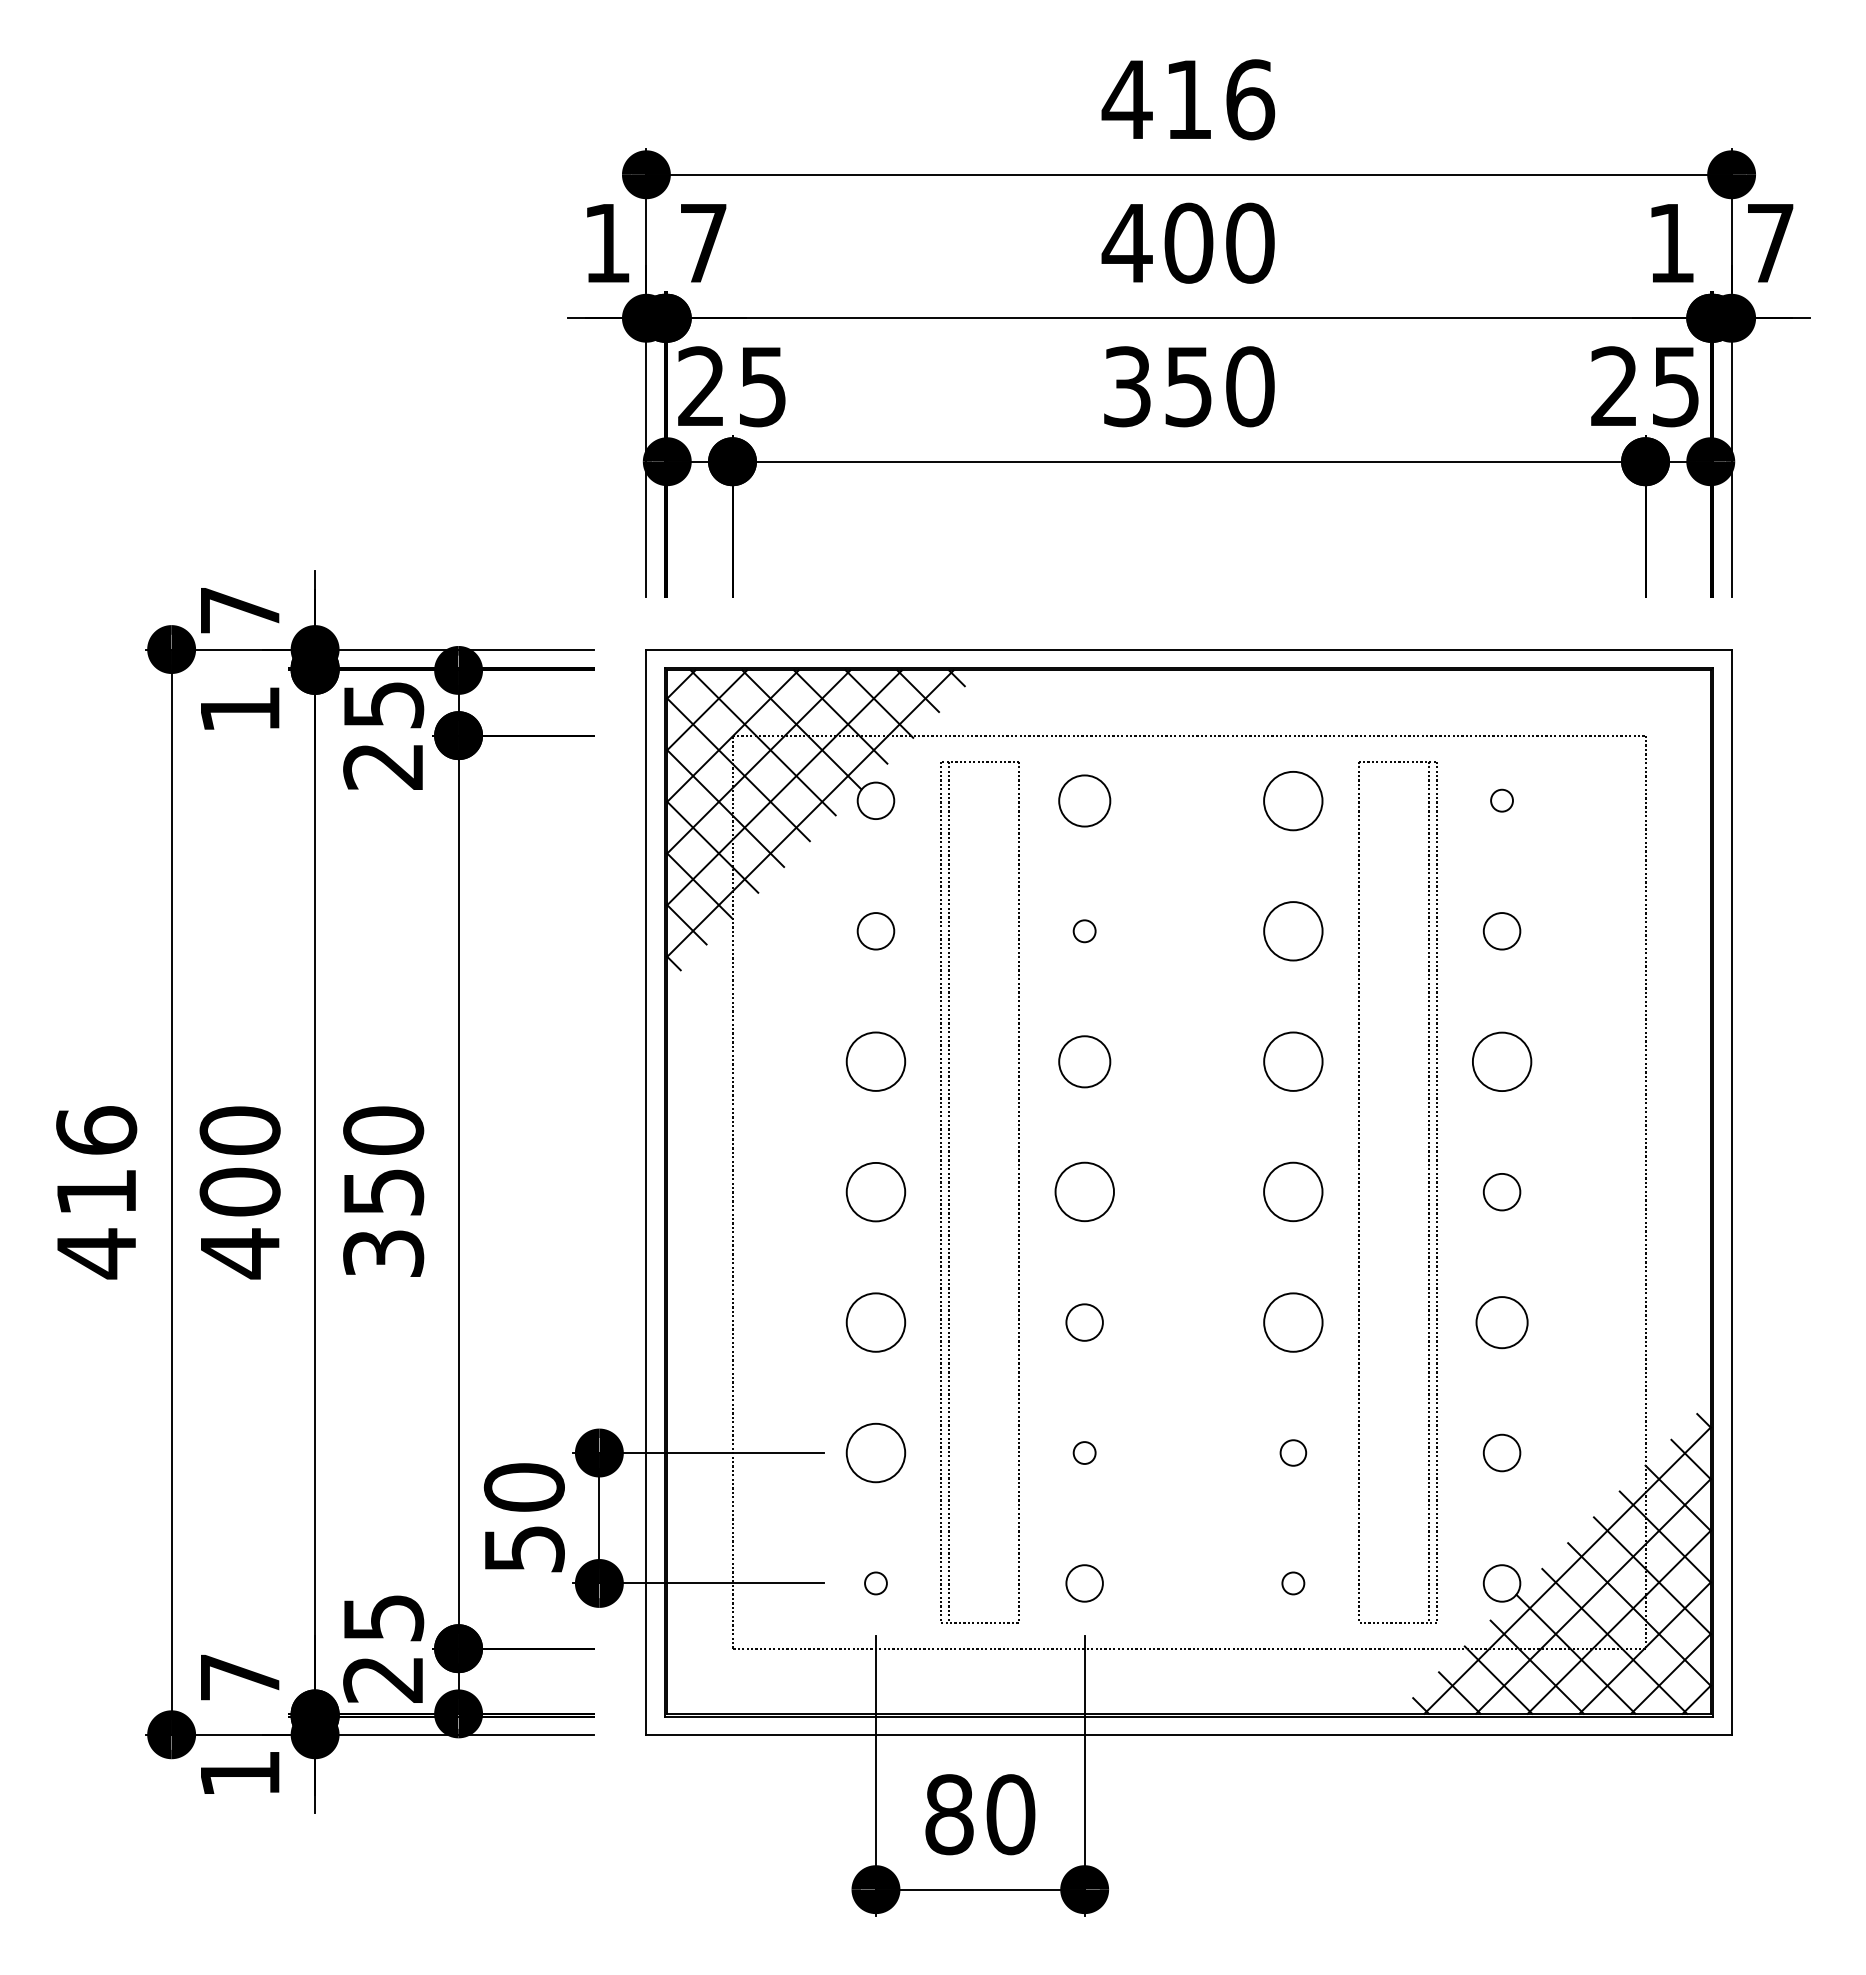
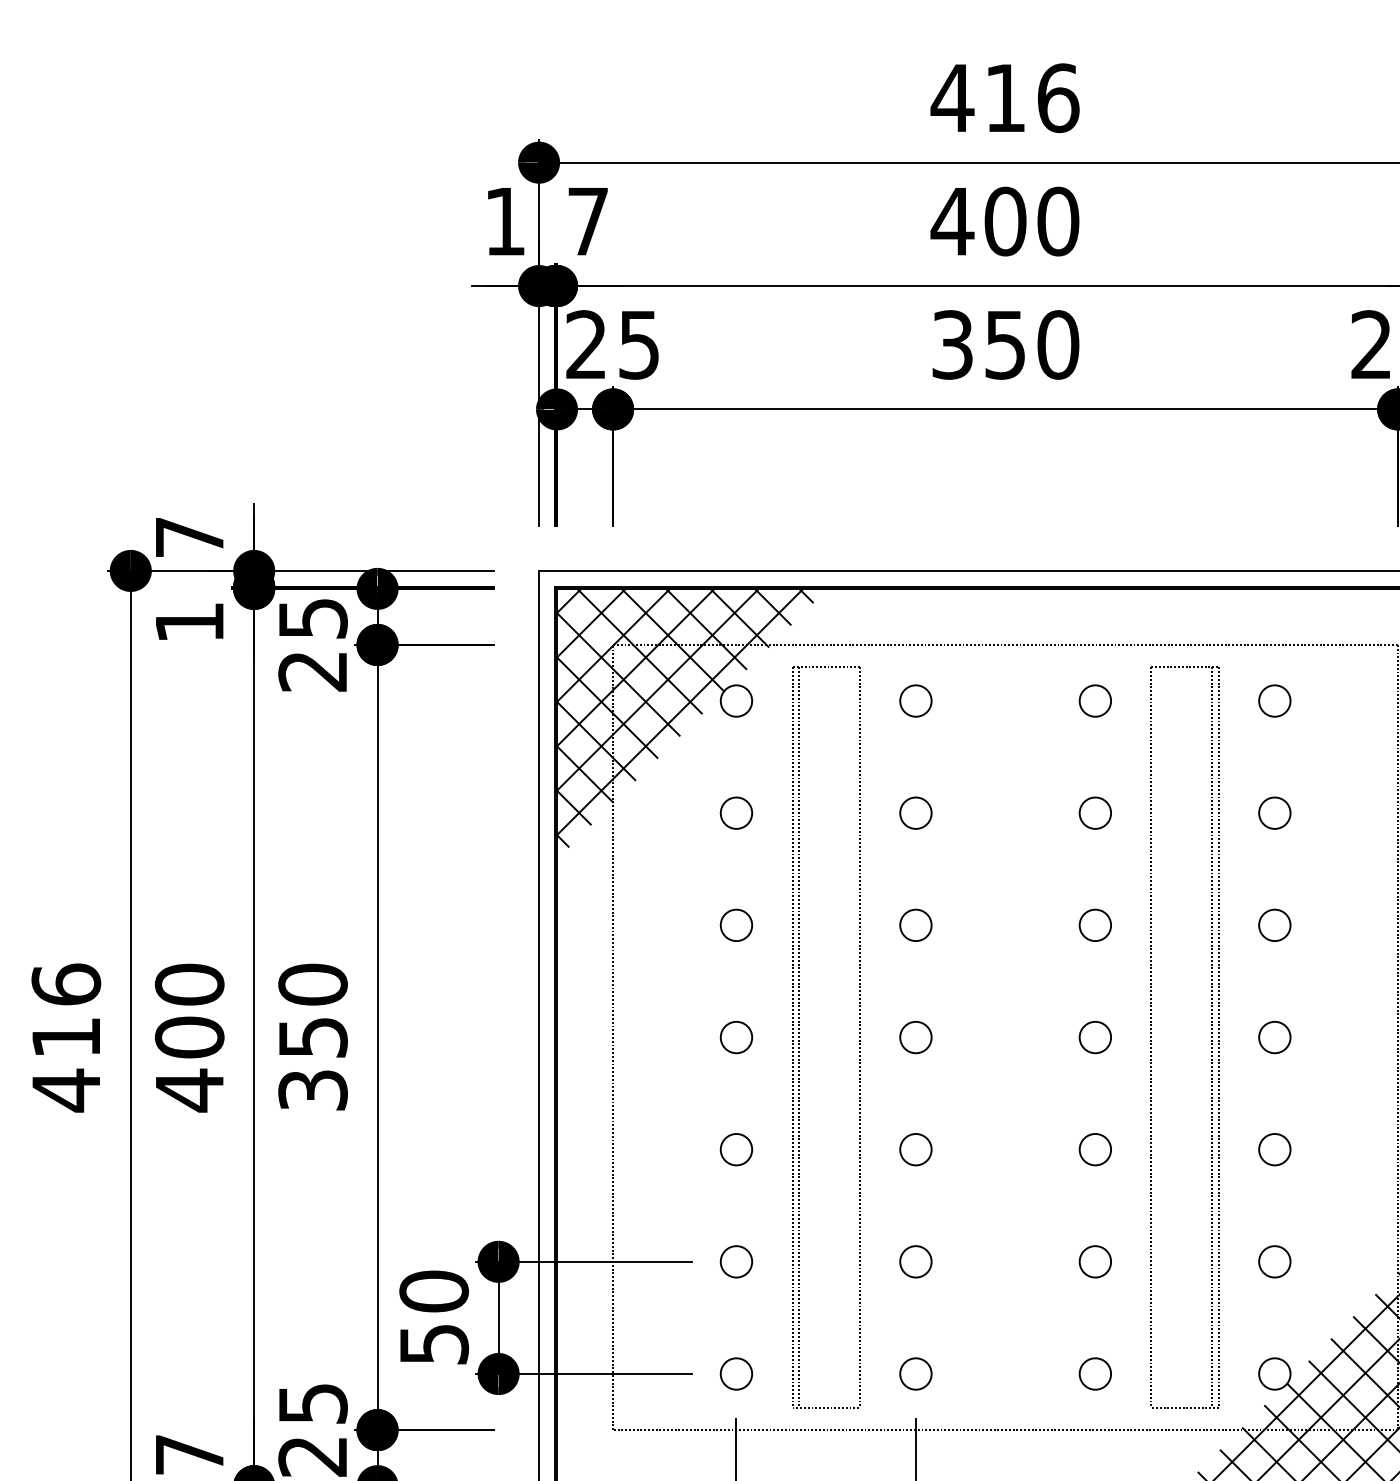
circle: (1084, 800) -> (915, 700), size x0.71
circle: (1293, 800) -> (1095, 700), size x0.62
circle: (1501, 800) -> (1274, 700), size x1.67
circle: (1084, 931) -> (915, 813), size x1.67
circle: (1293, 931) -> (1095, 813), size x0.62
circle: (875, 1061) -> (736, 925), size x0.62
circle: (1084, 1061) -> (915, 925), size x0.71
circle: (1293, 1061) -> (1095, 925), size x0.62
circle: (1501, 1061) -> (1274, 925), size x0.62
circle: (875, 1191) -> (736, 1036), size x0.62
circle: (1084, 1192) -> (915, 1037), size x0.62
circle: (1293, 1192) -> (1095, 1037), size x0.62
circle: (875, 1322) -> (736, 1149), size x0.62
circle: (1293, 1322) -> (1095, 1149), size x0.62
circle: (1501, 1322) -> (1274, 1149), size x0.71
circle: (875, 1452) -> (736, 1261), size x0.62
circle: (1084, 1452) -> (915, 1261), size x1.67
circle: (1293, 1452) -> (1095, 1261), size x1.43
circle: (875, 1583) -> (736, 1374), size x1.67
circle: (1293, 1583) -> (1095, 1374), size x1.67

